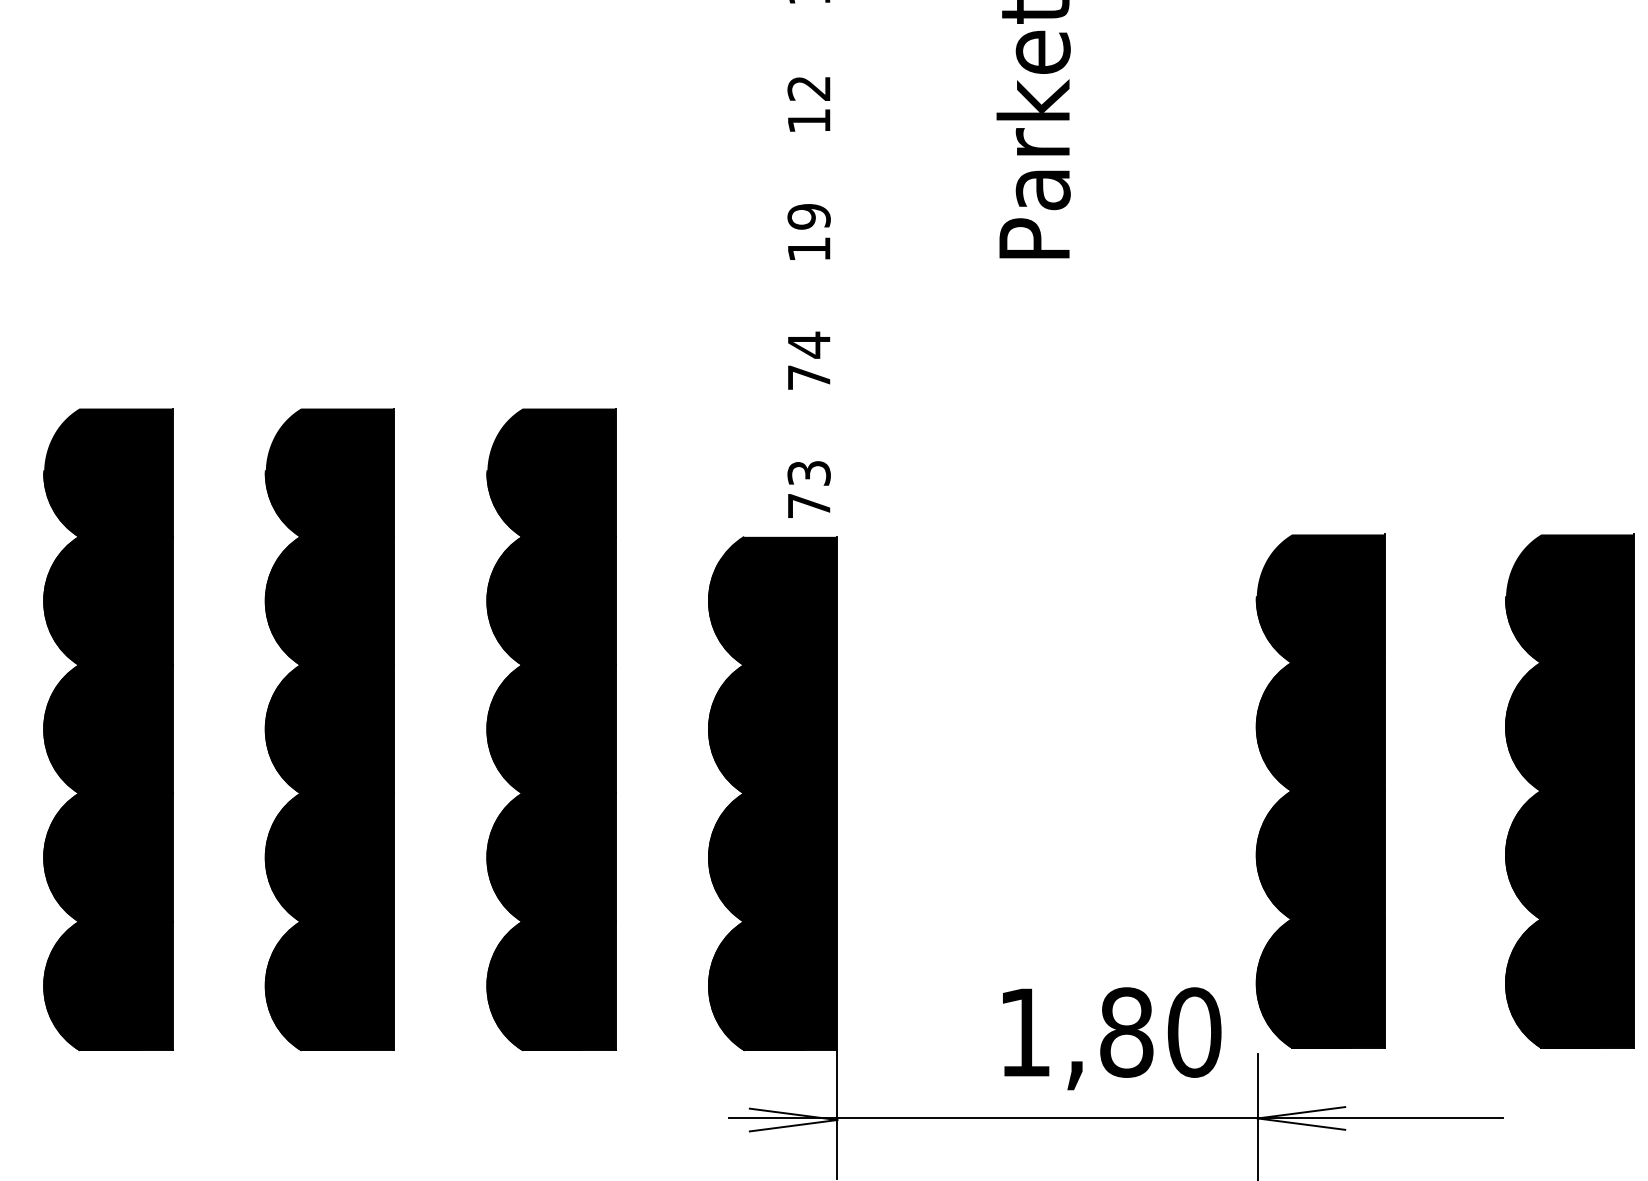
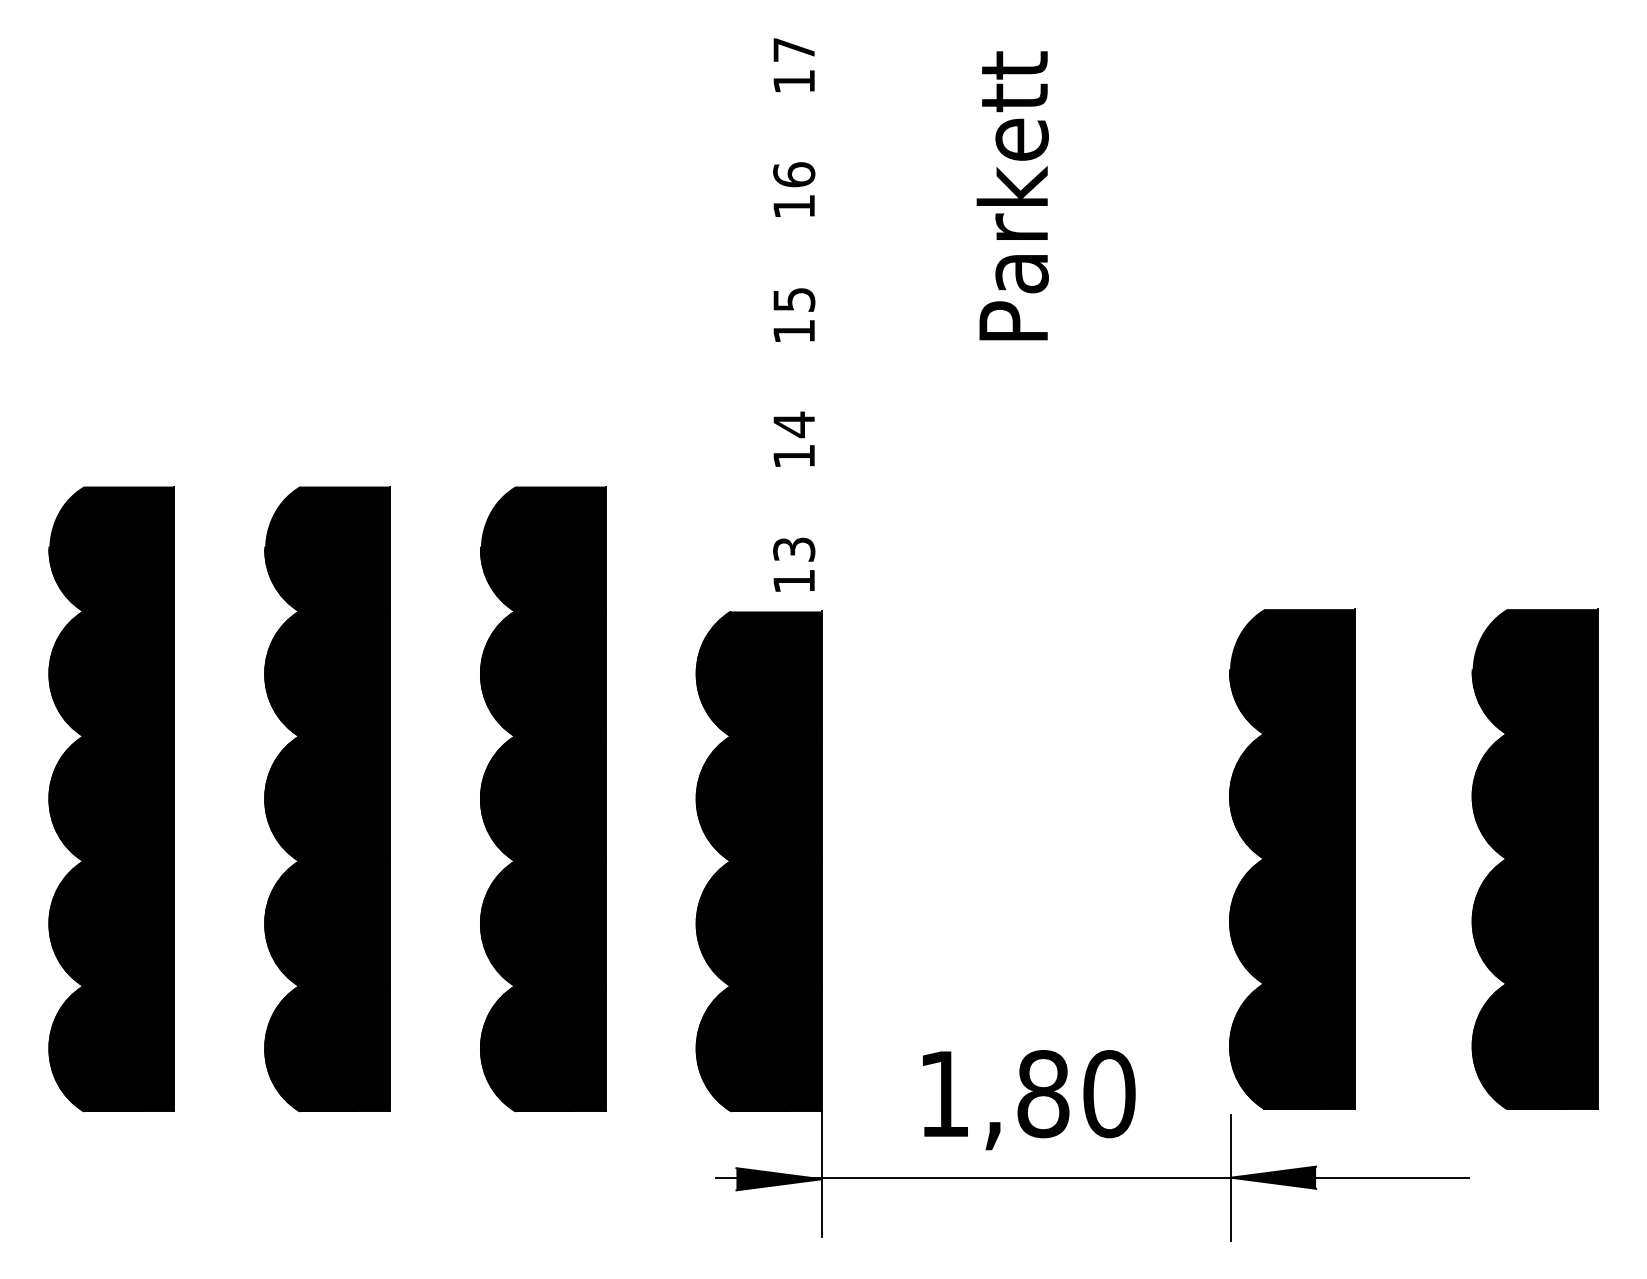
text: (809, 88) -> (794, 174), 12 -> 16
text: (809, 216) -> (794, 299), 19 -> 15
text: (808, 377) -> (793, 456), 74 -> 14
text: (808, 506) -> (793, 581), 73 -> 13
text: (1111, 1039) -> (1028, 1100), moved
fill: (1301, 1118) -> (1273, 1177), added
fill: (793, 1120) -> (778, 1179), added

